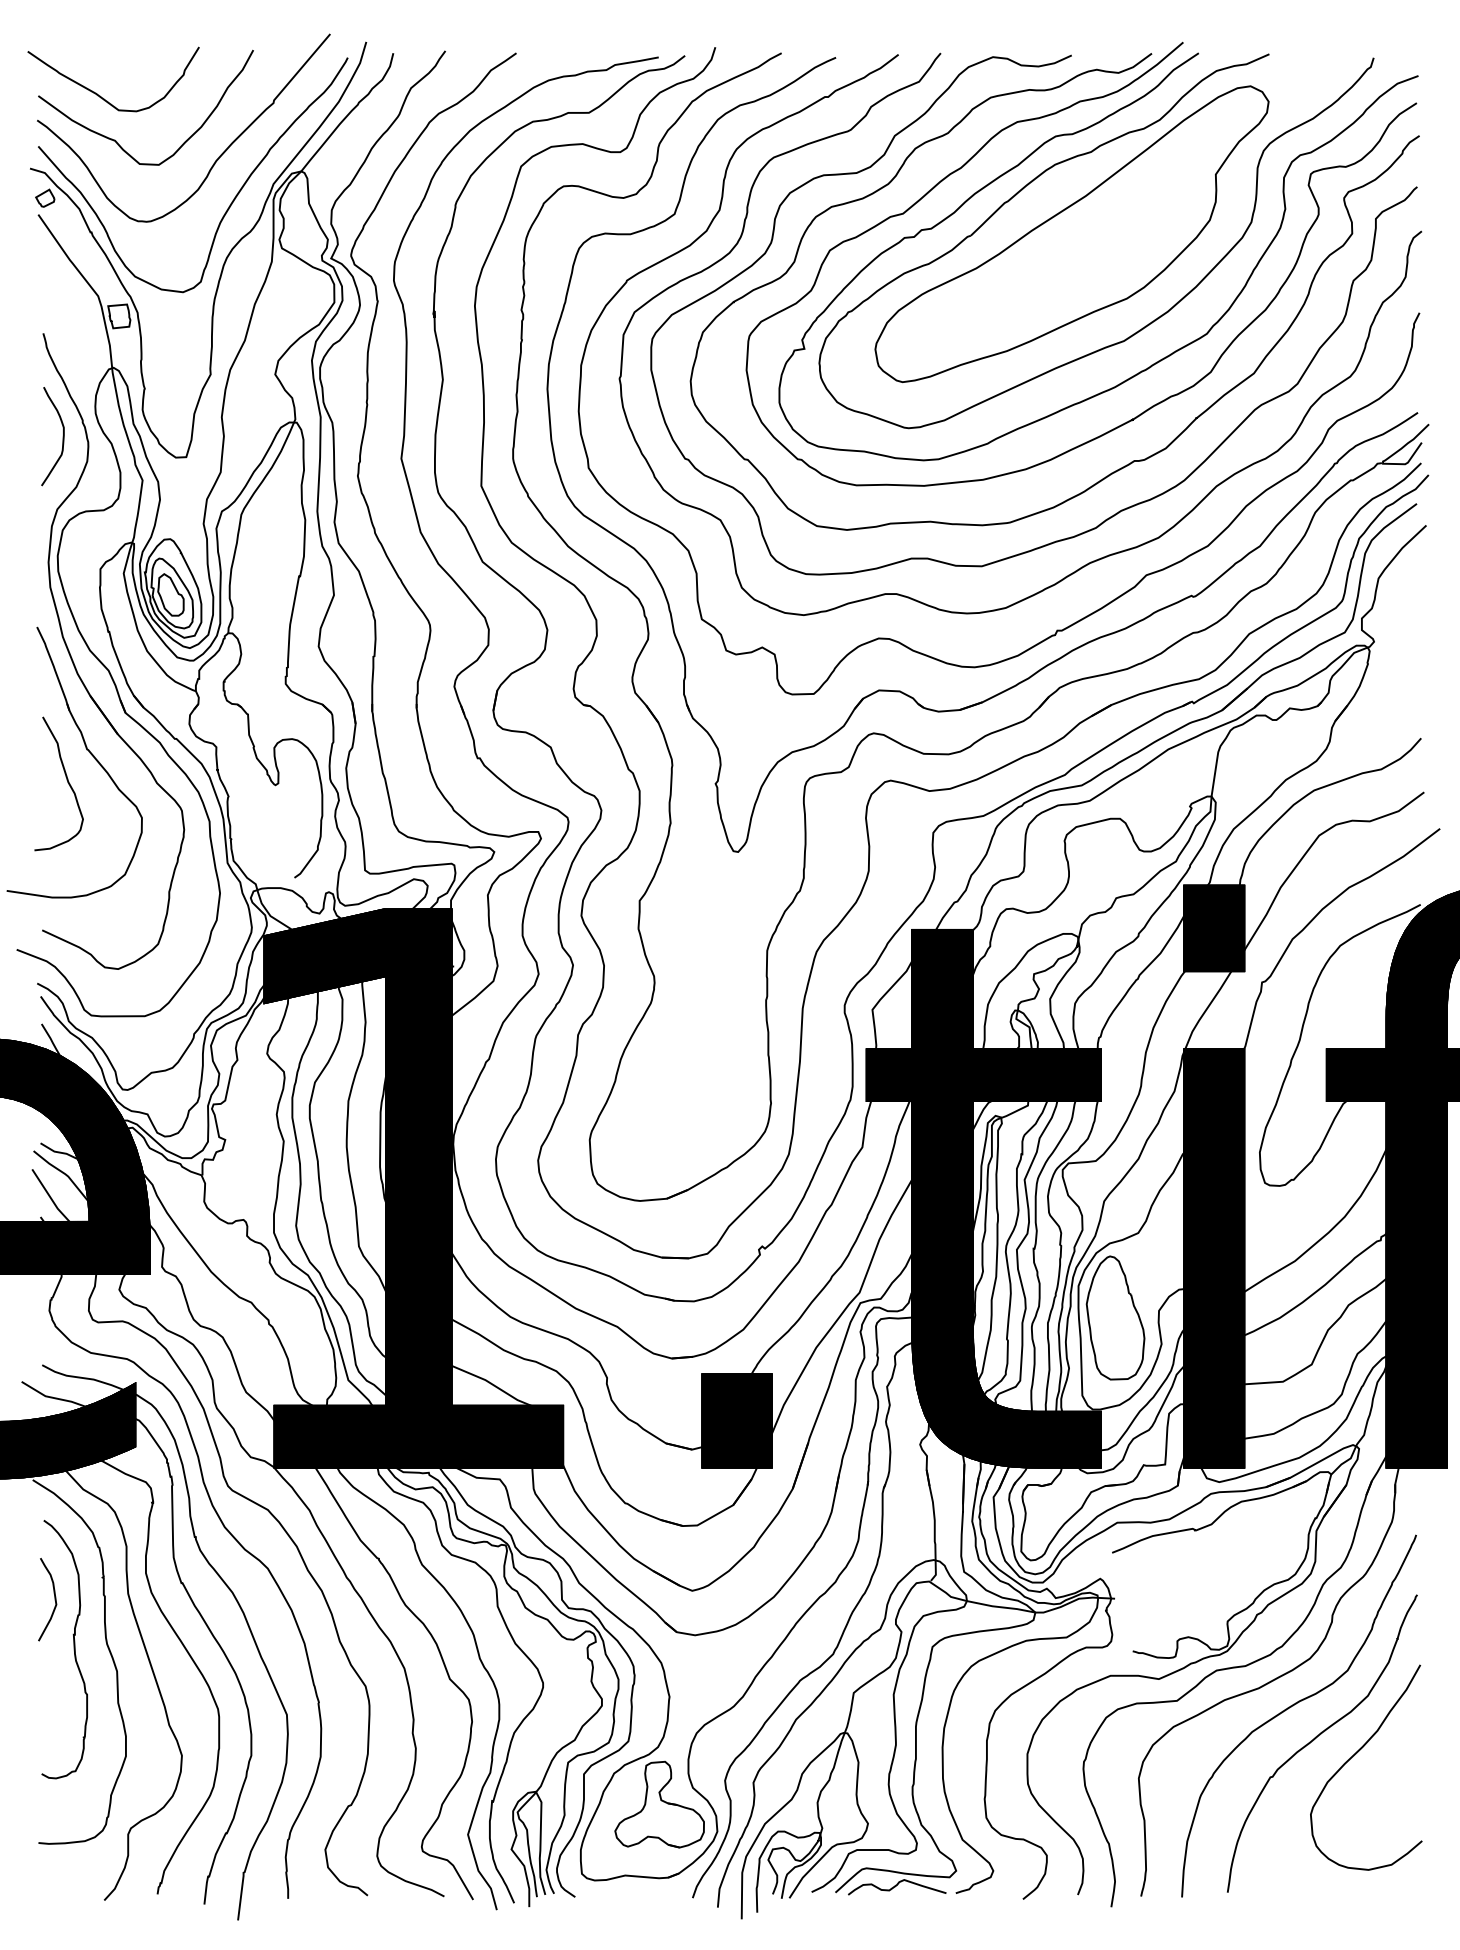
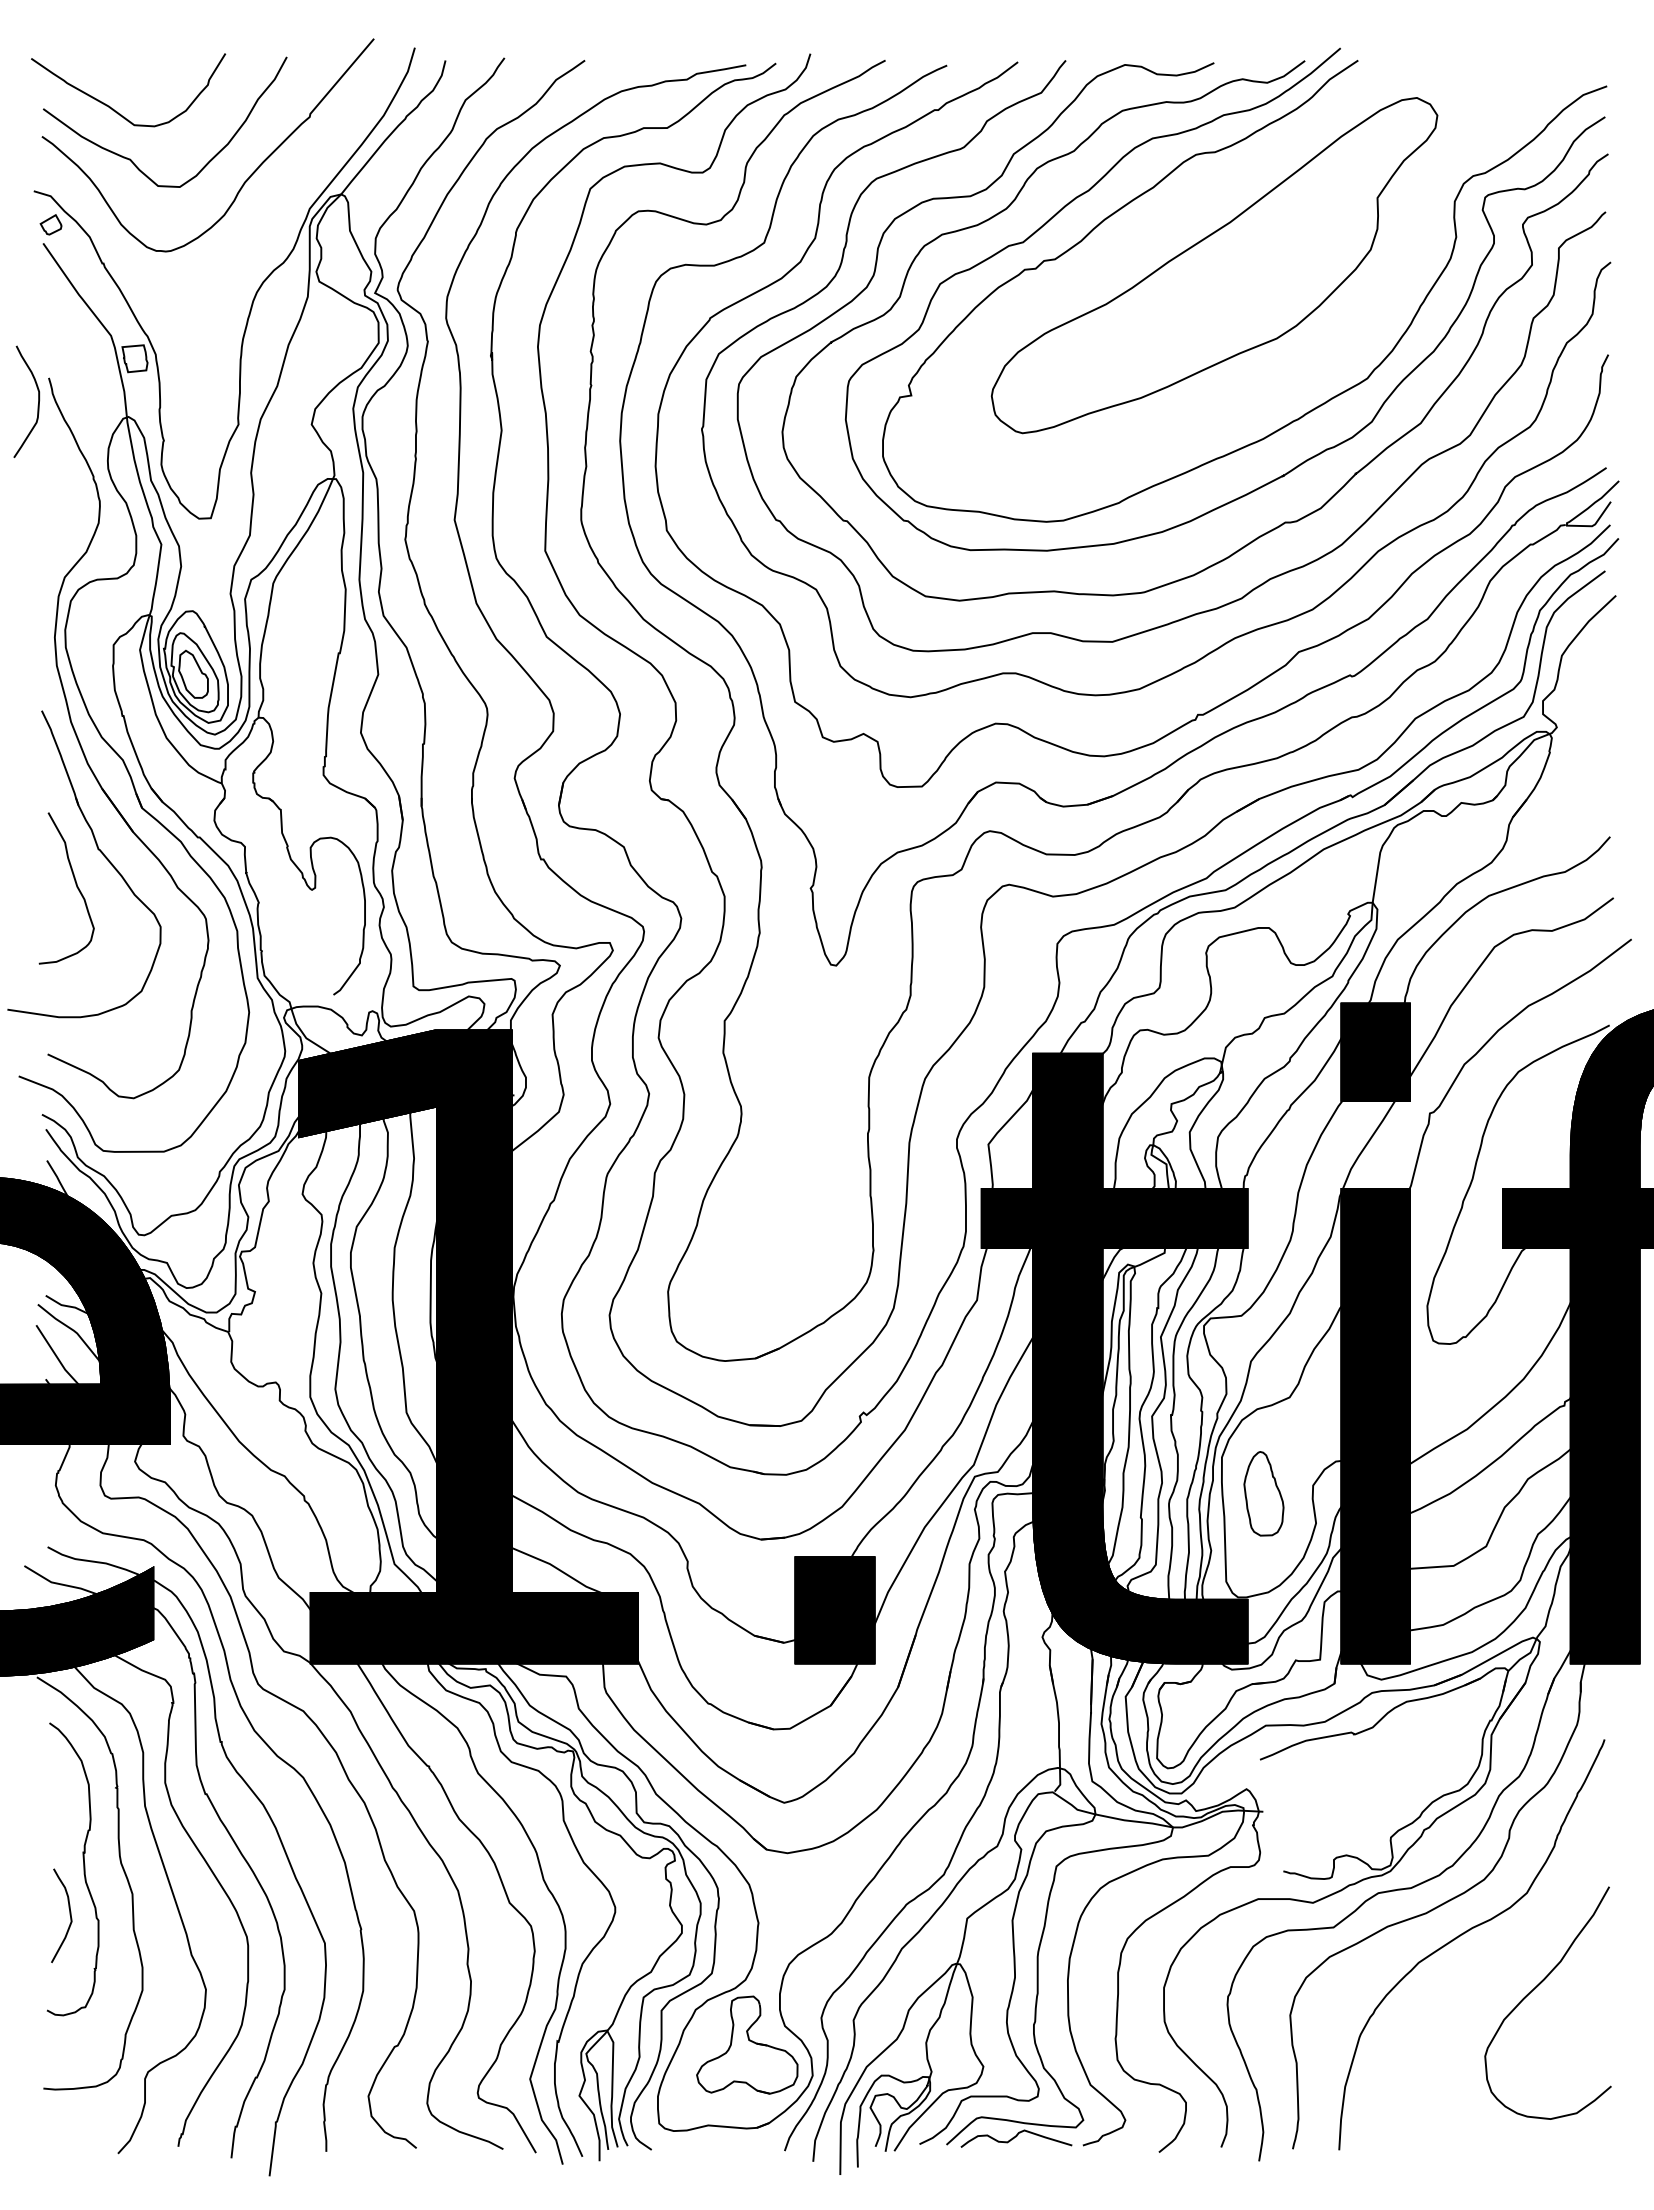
part: (1065, 161) -> (1207, 183), removed
curve: (231, 201) -> (262, 228), removed
curve: (62, 439) -> (37, 405), moved
part: (1115, 1317) -> (1263, 1493), size x0.6
curve: (54, 1599) -> (69, 1915), moved
curve: (1317, 1737) -> (1492, 1969), removed

